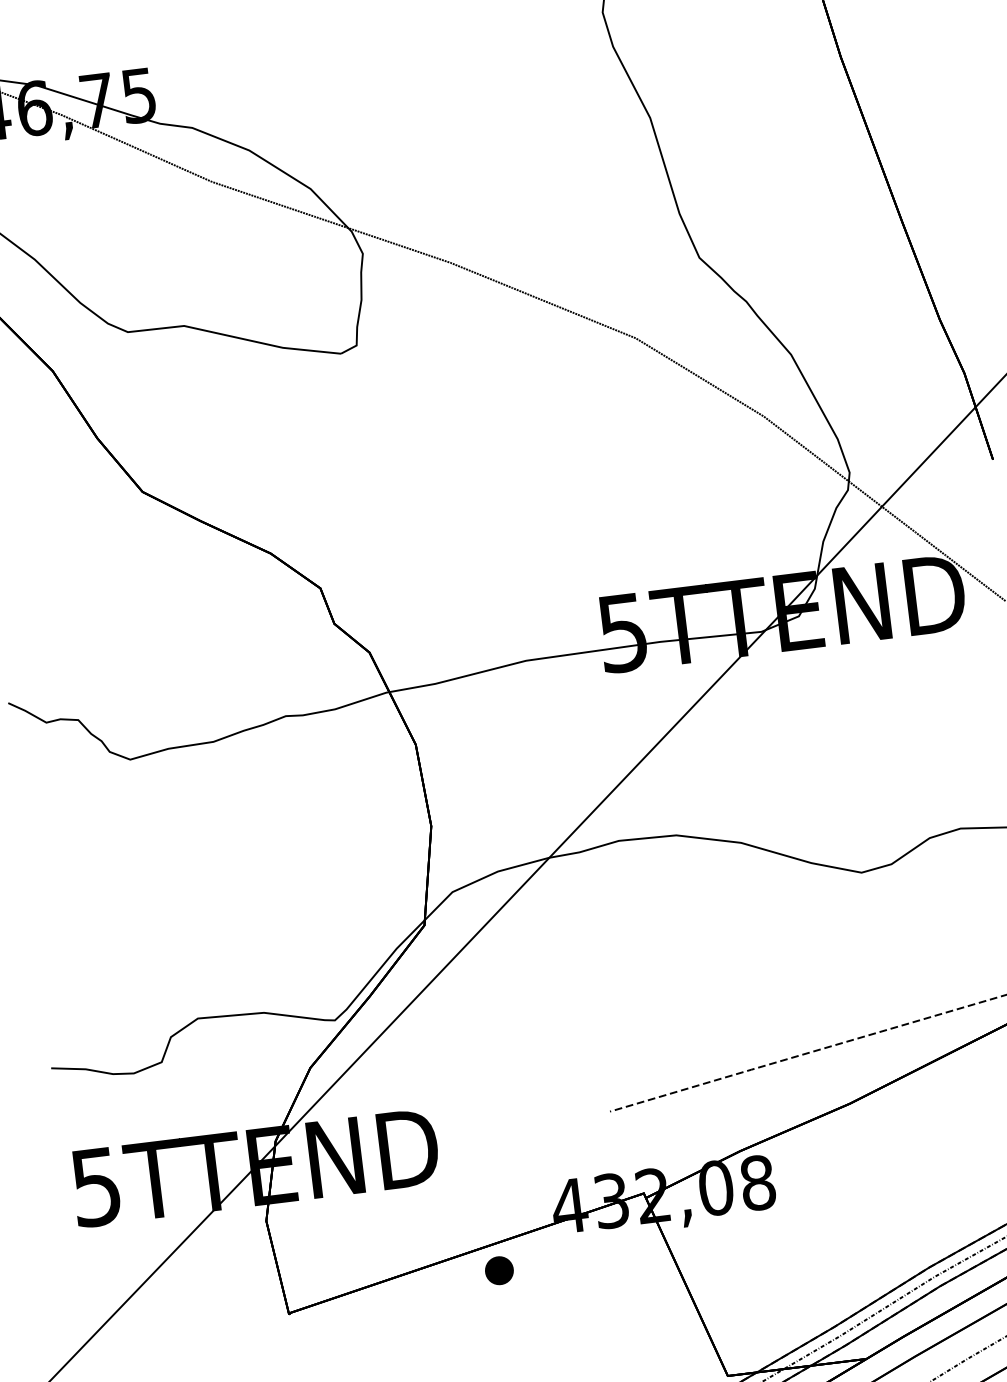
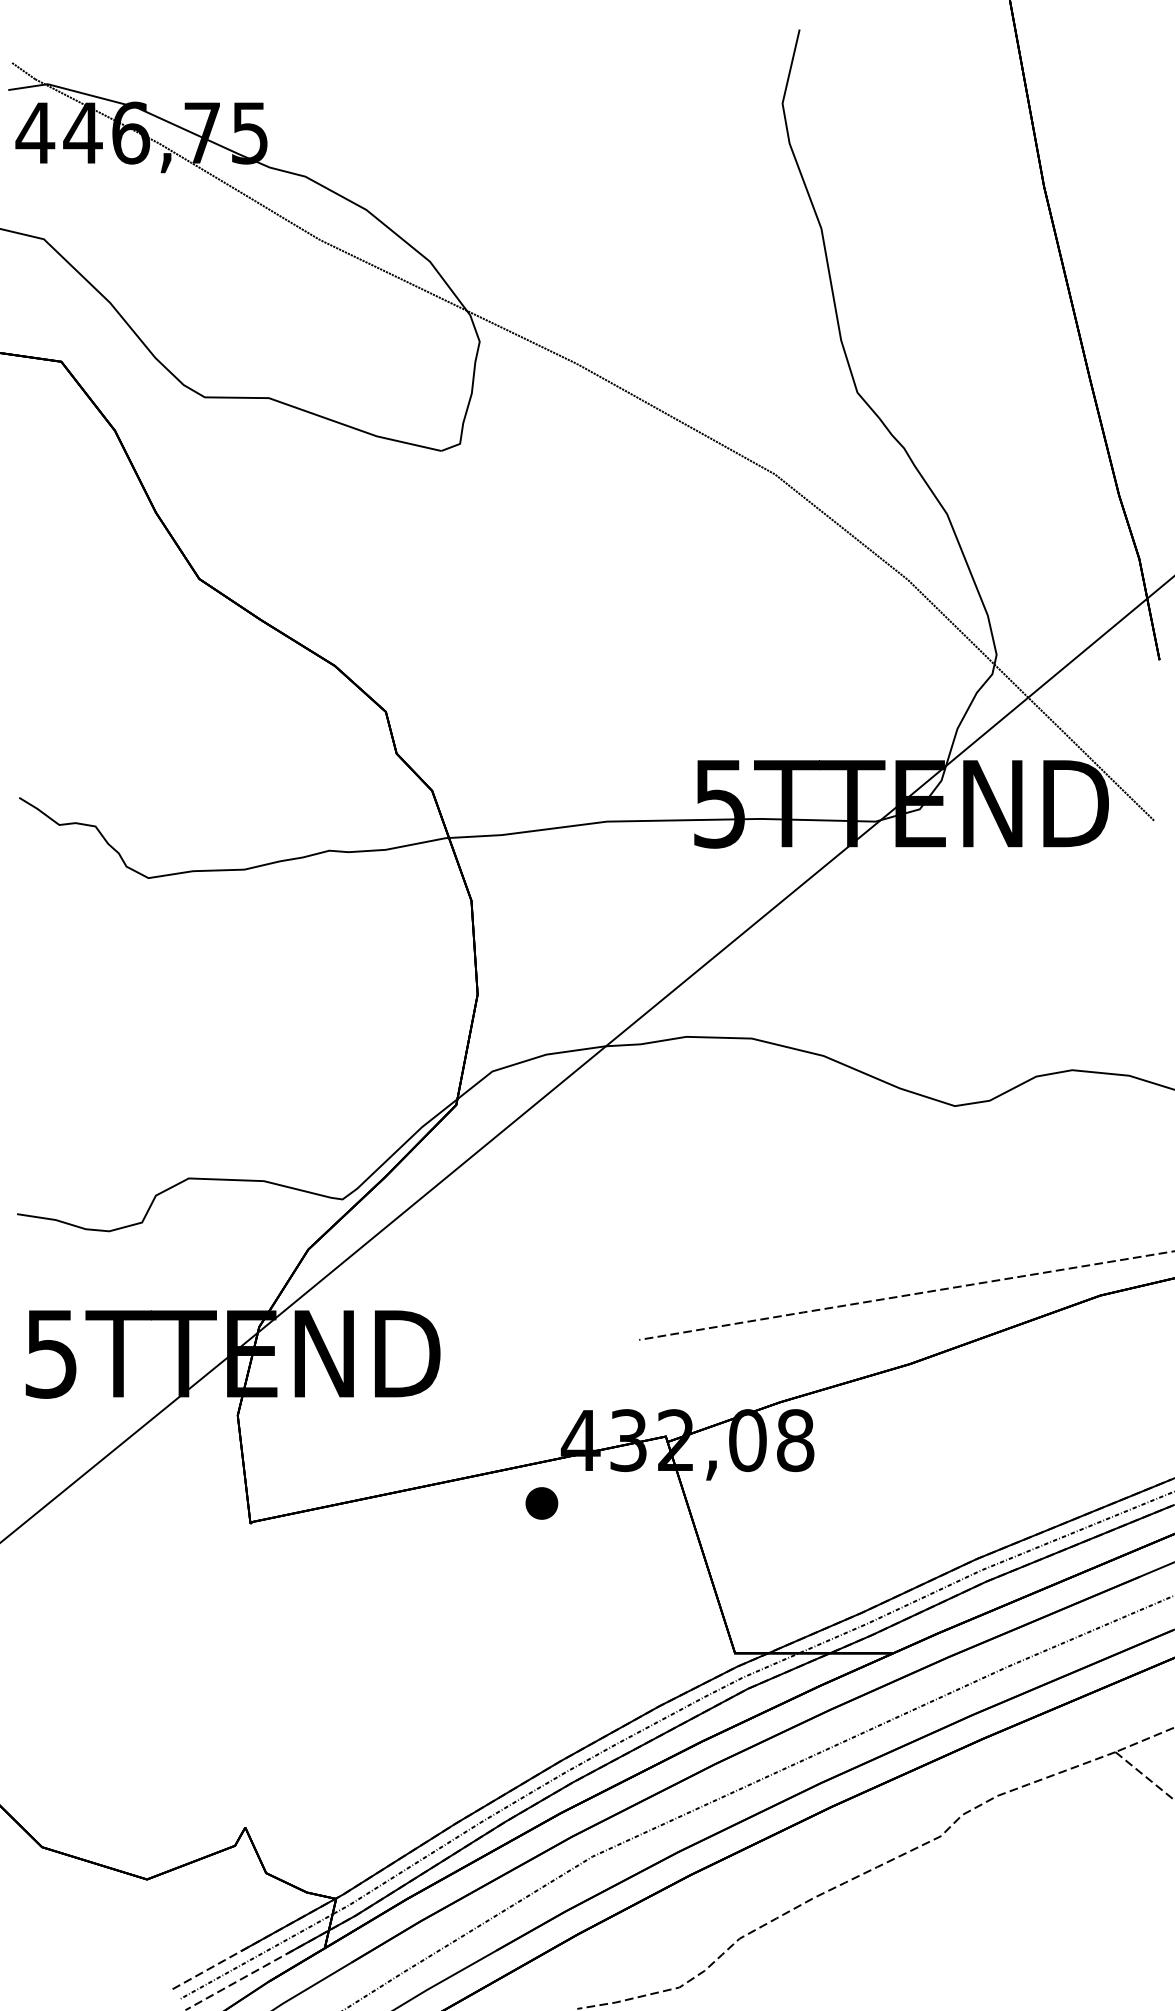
part: (499, 1270) -> (541, 1503), moved

